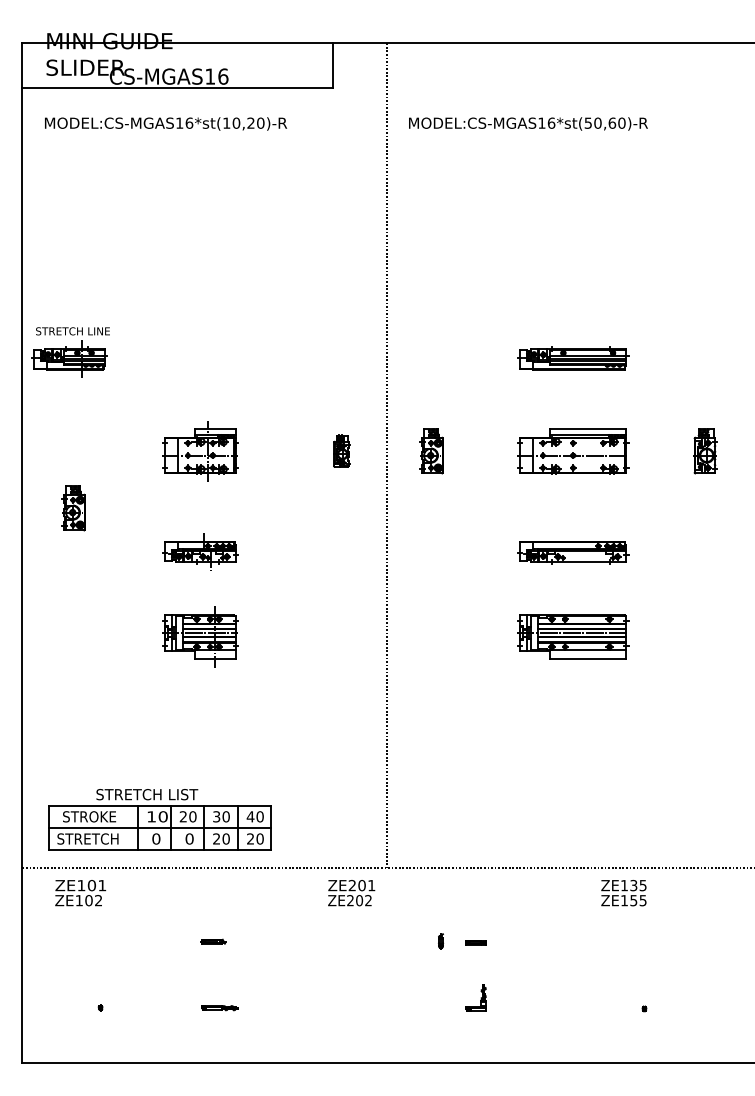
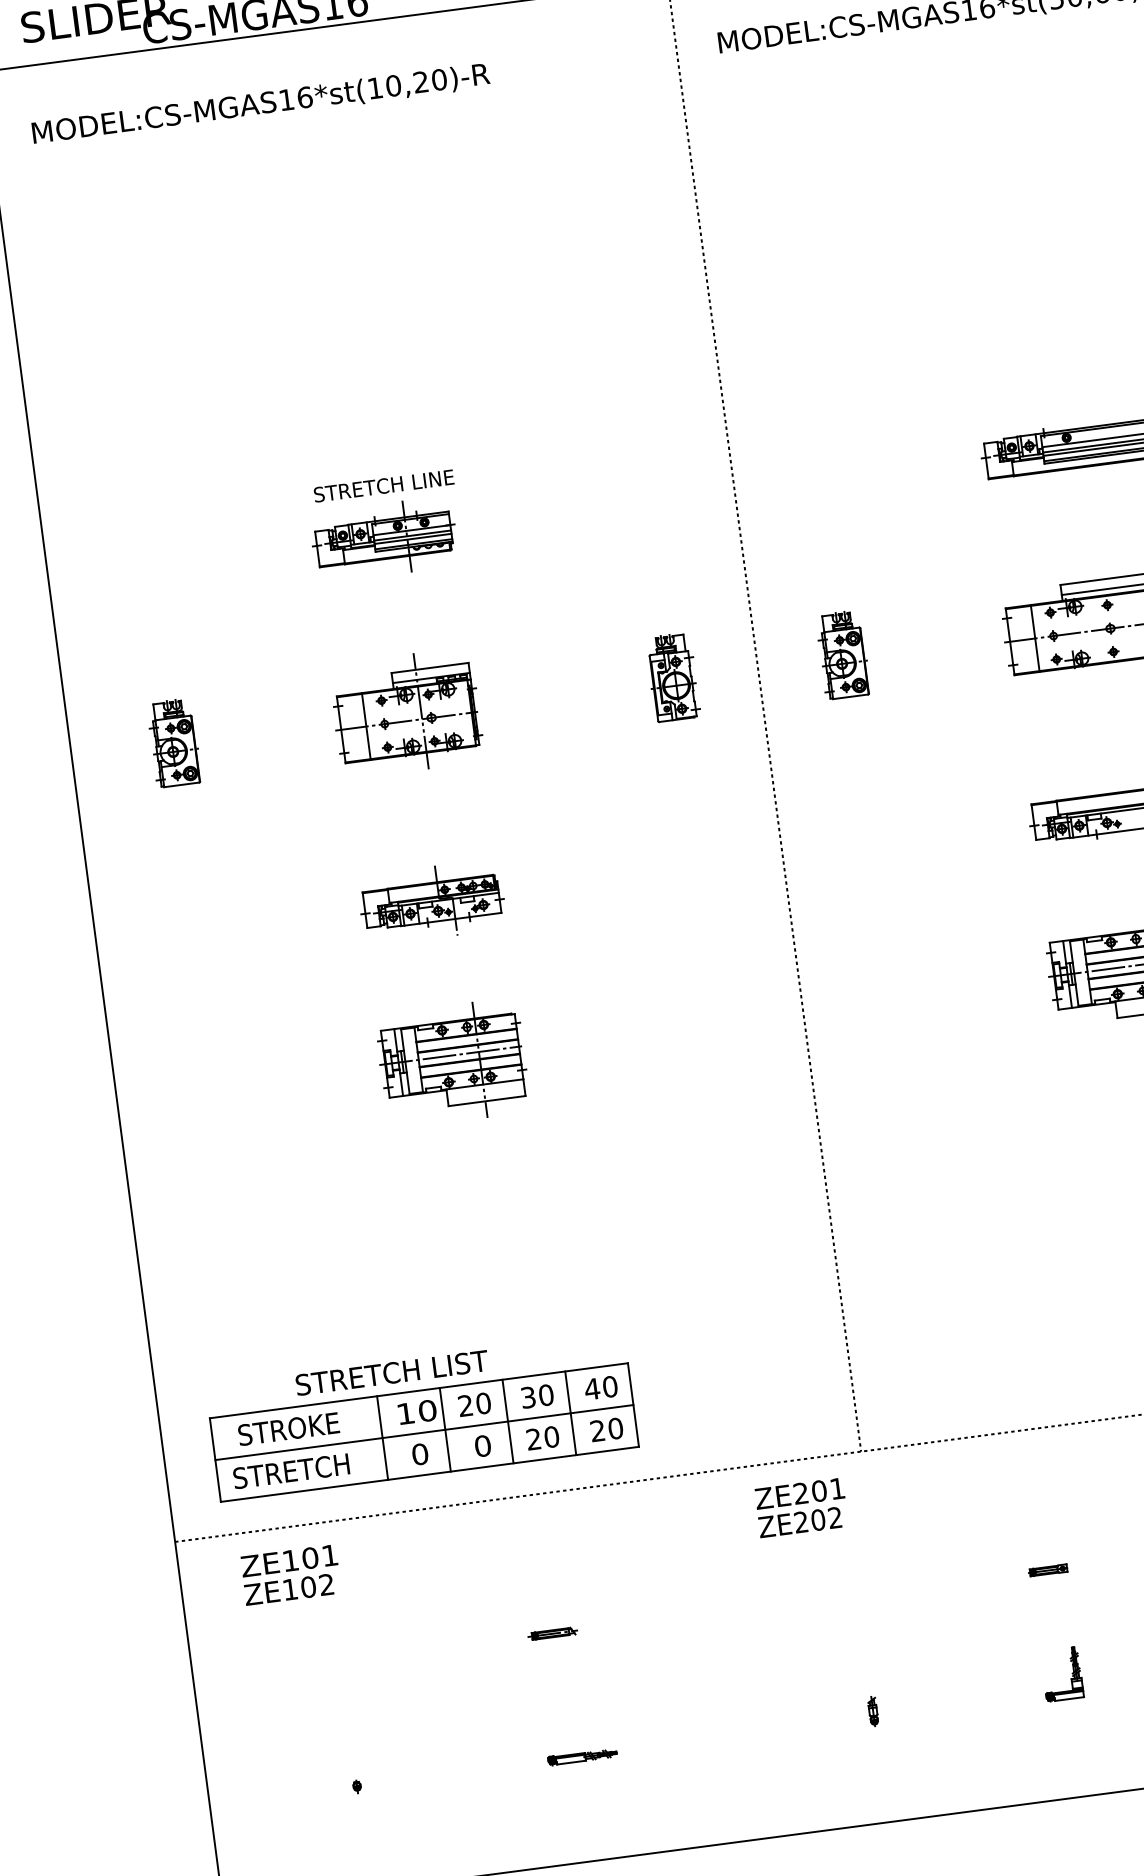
part: (70, 352) -> (384, 526), moved
part: (341, 451) -> (672, 678), size x1.43
part: (73, 508) -> (173, 744), moved
part: (441, 941) -> (874, 1711), moved

